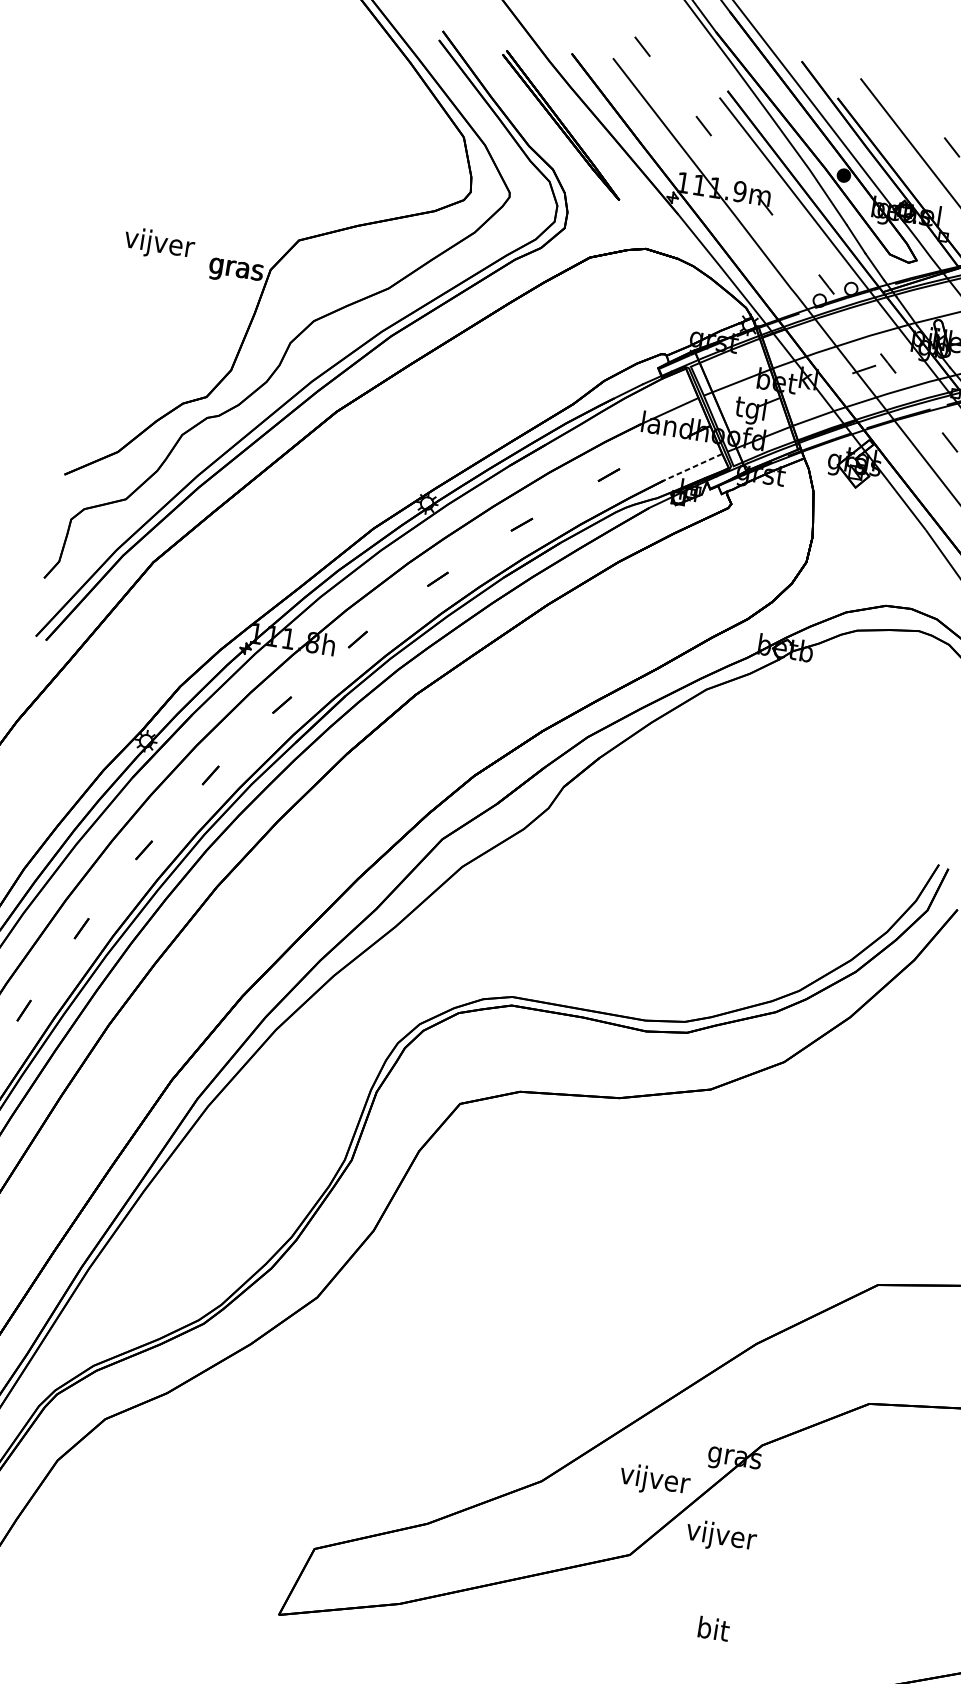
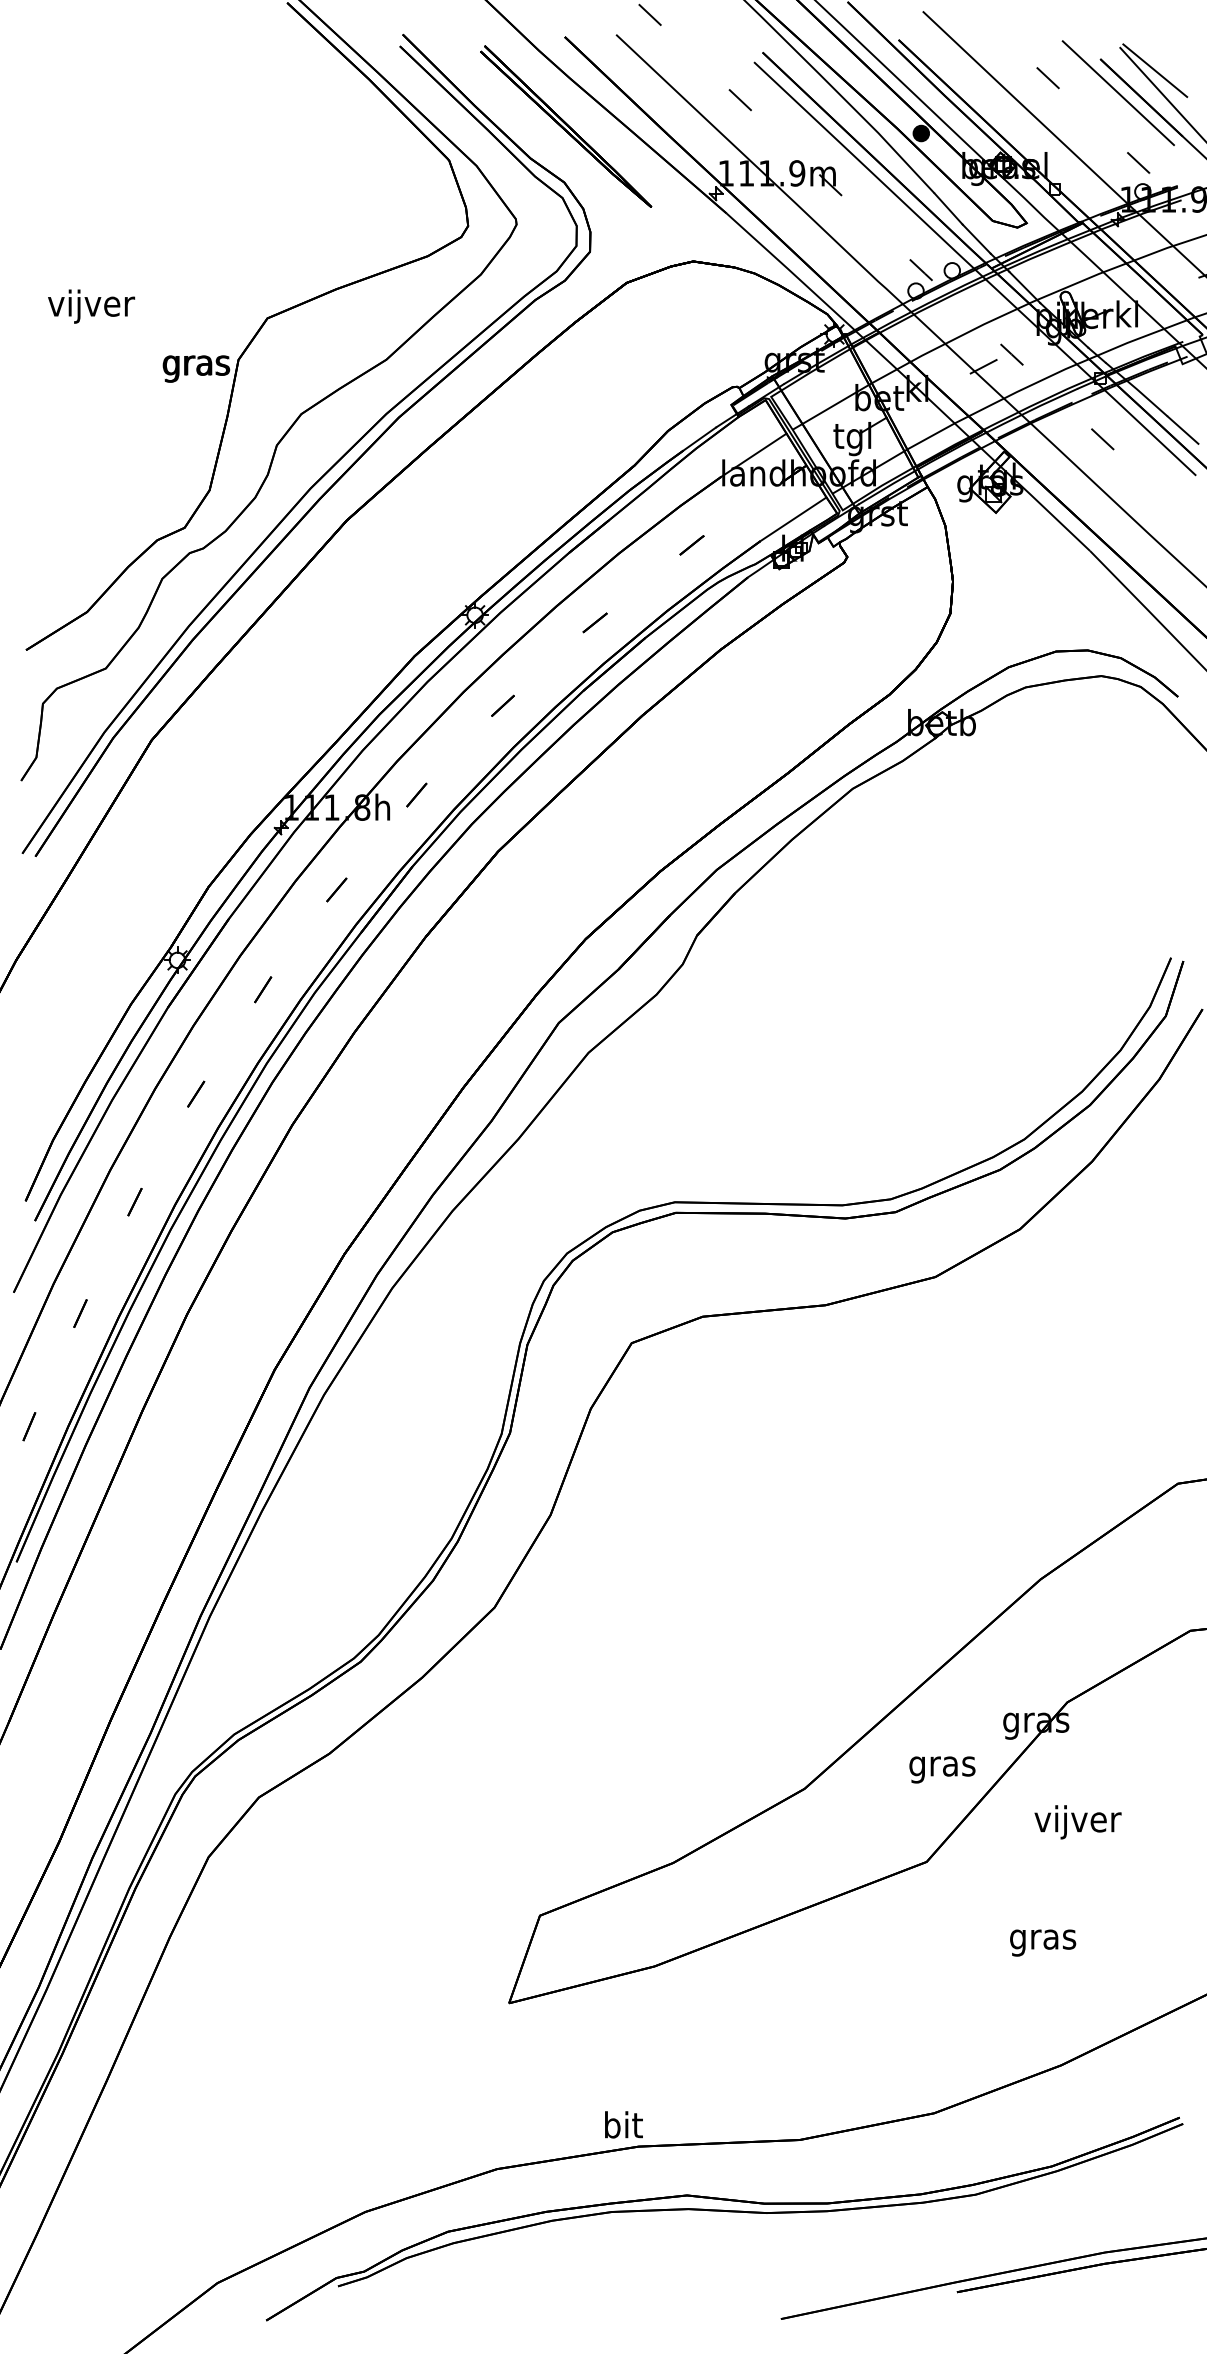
text: (159, 244) -> (91, 306), moved
line: (693, 467) -> (793, 519), dashed -> solid
text: (654, 1480) -> (942, 1766), vijver -> gras
text: (720, 1537) -> (1077, 1822), moved
text: (713, 1631) -> (1043, 1939), bit -> gras

